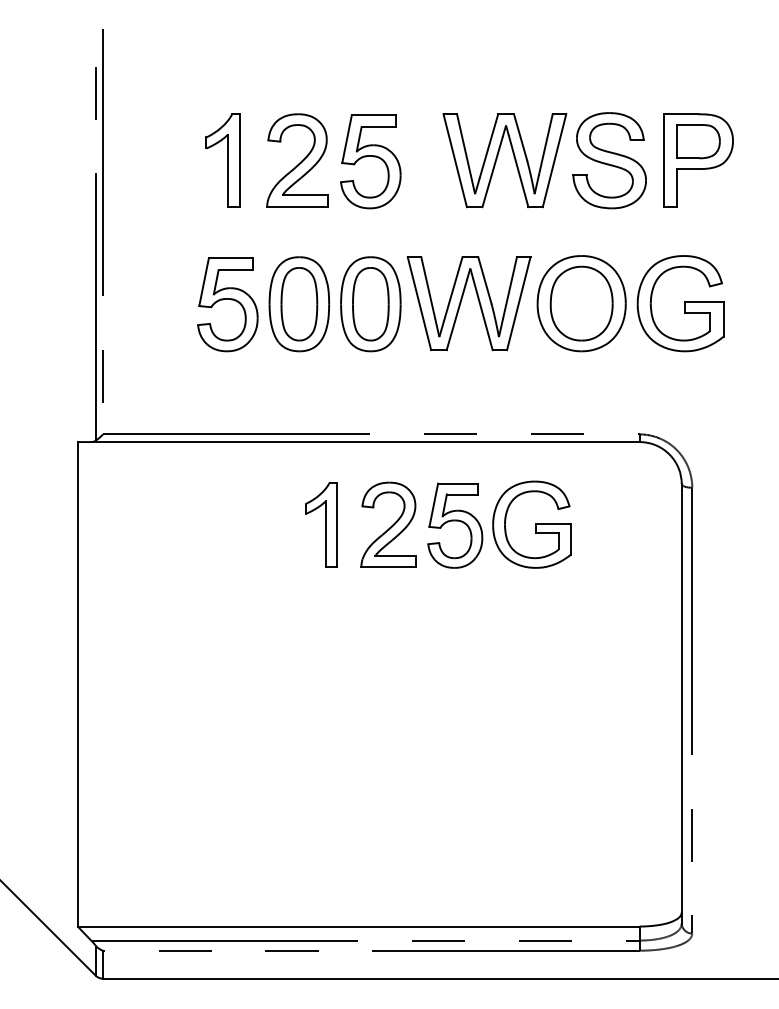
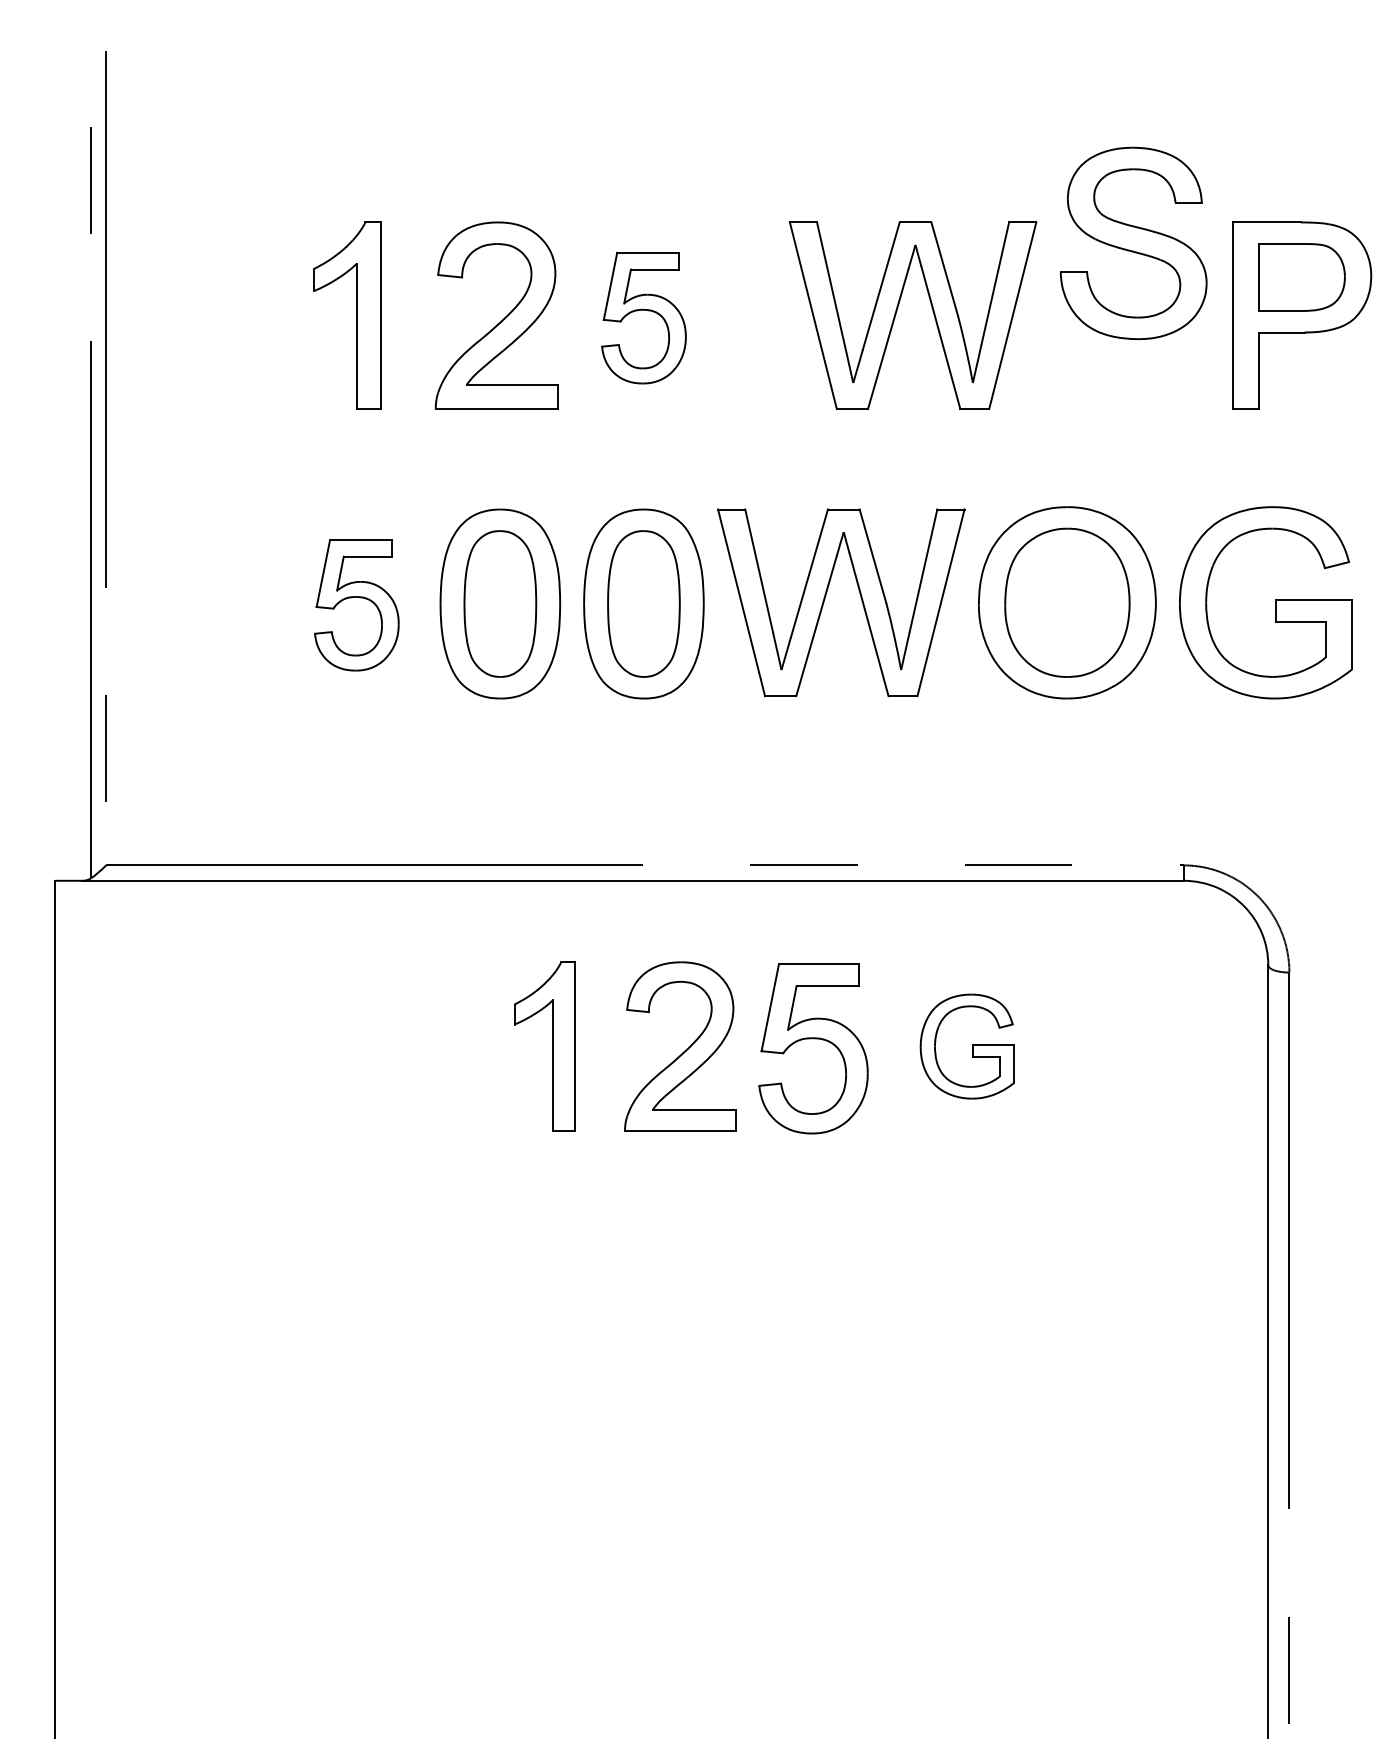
part: (609, 160) -> (1133, 243), moved
part: (370, 161) -> (643, 317), size x0.7
part: (227, 304) -> (356, 604), size x0.7
part: (531, 524) -> (966, 1046), size x0.6

